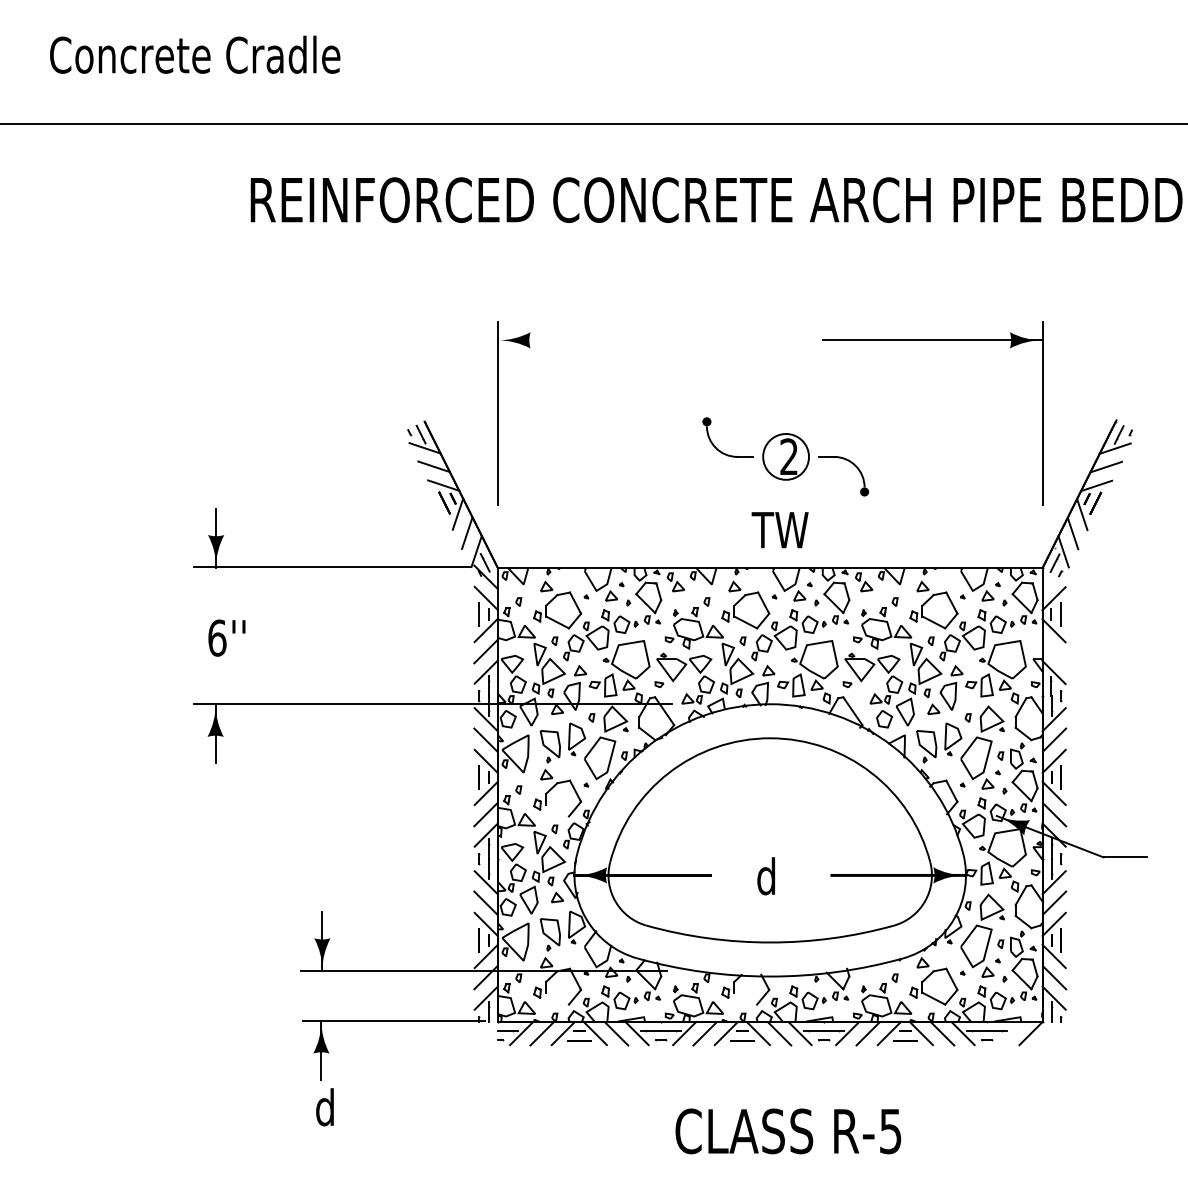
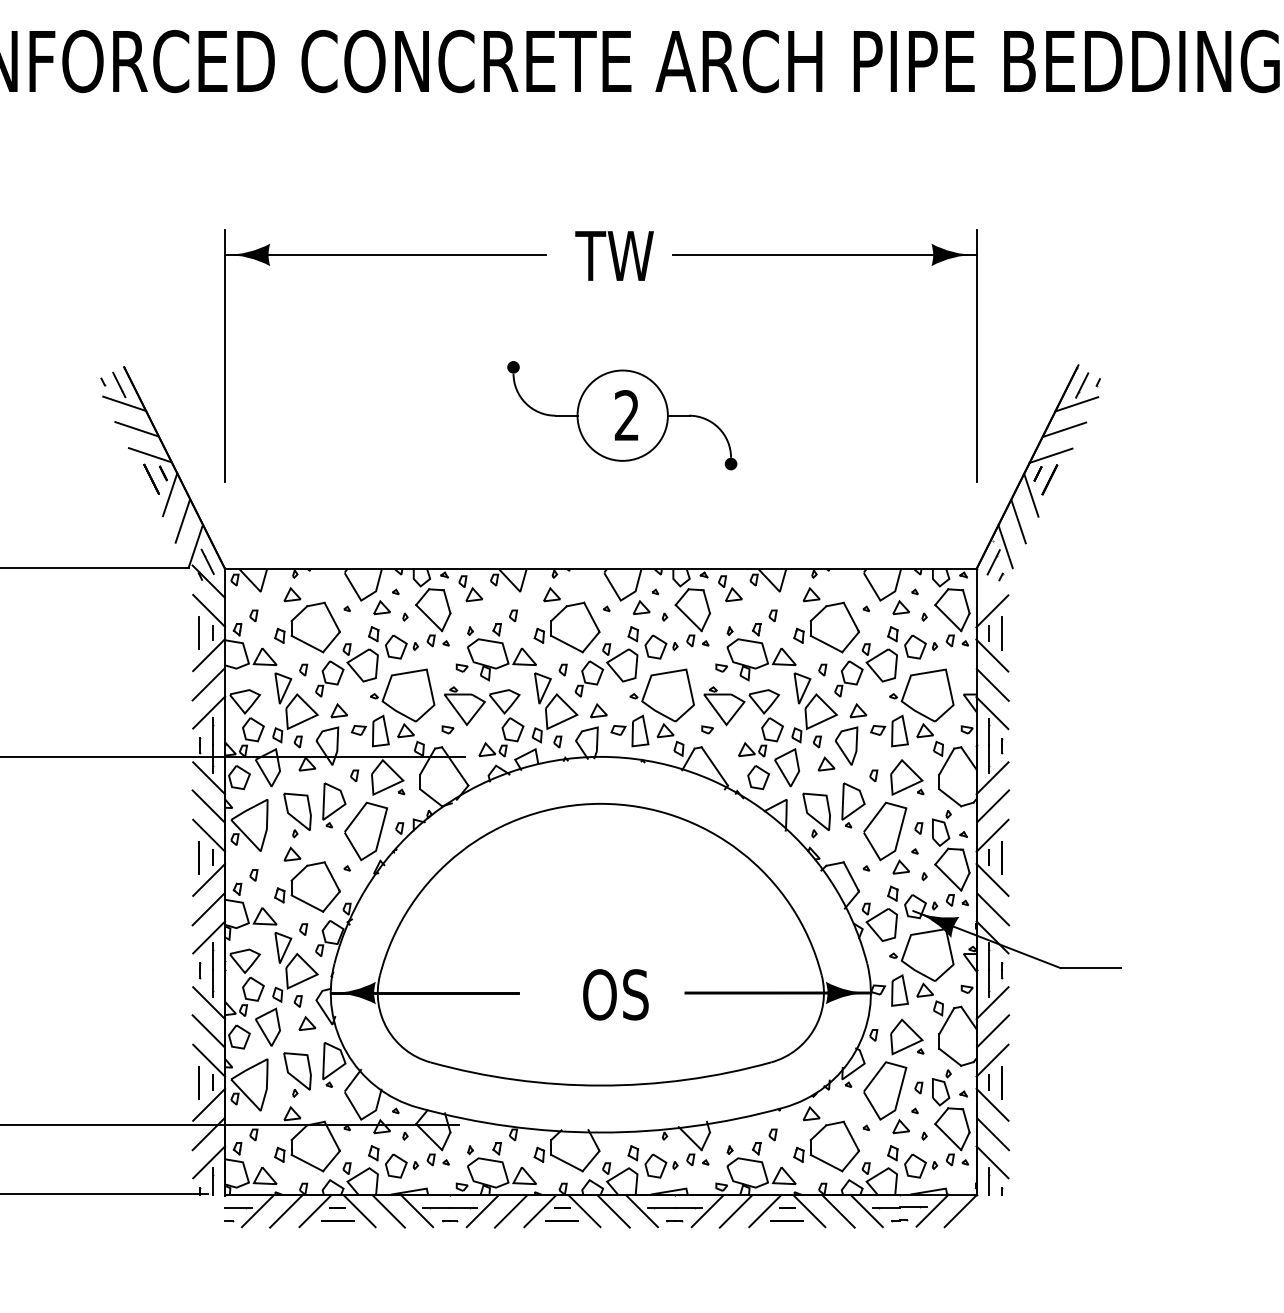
line: (613, 340) -> (384, 255), added
circle: (785, 456) -> (621, 415), size x1.43
text: (779, 530) -> (613, 256), moved
line: (1053, 651) -> (991, 684), added
line: (557, 810) -> (307, 903), added
text: (780, 876) -> (615, 994), d -> OS
line: (557, 998) -> (307, 1162), added
line: (745, 998) -> (566, 1162), added
line: (1010, 1032) -> (932, 1209), added

